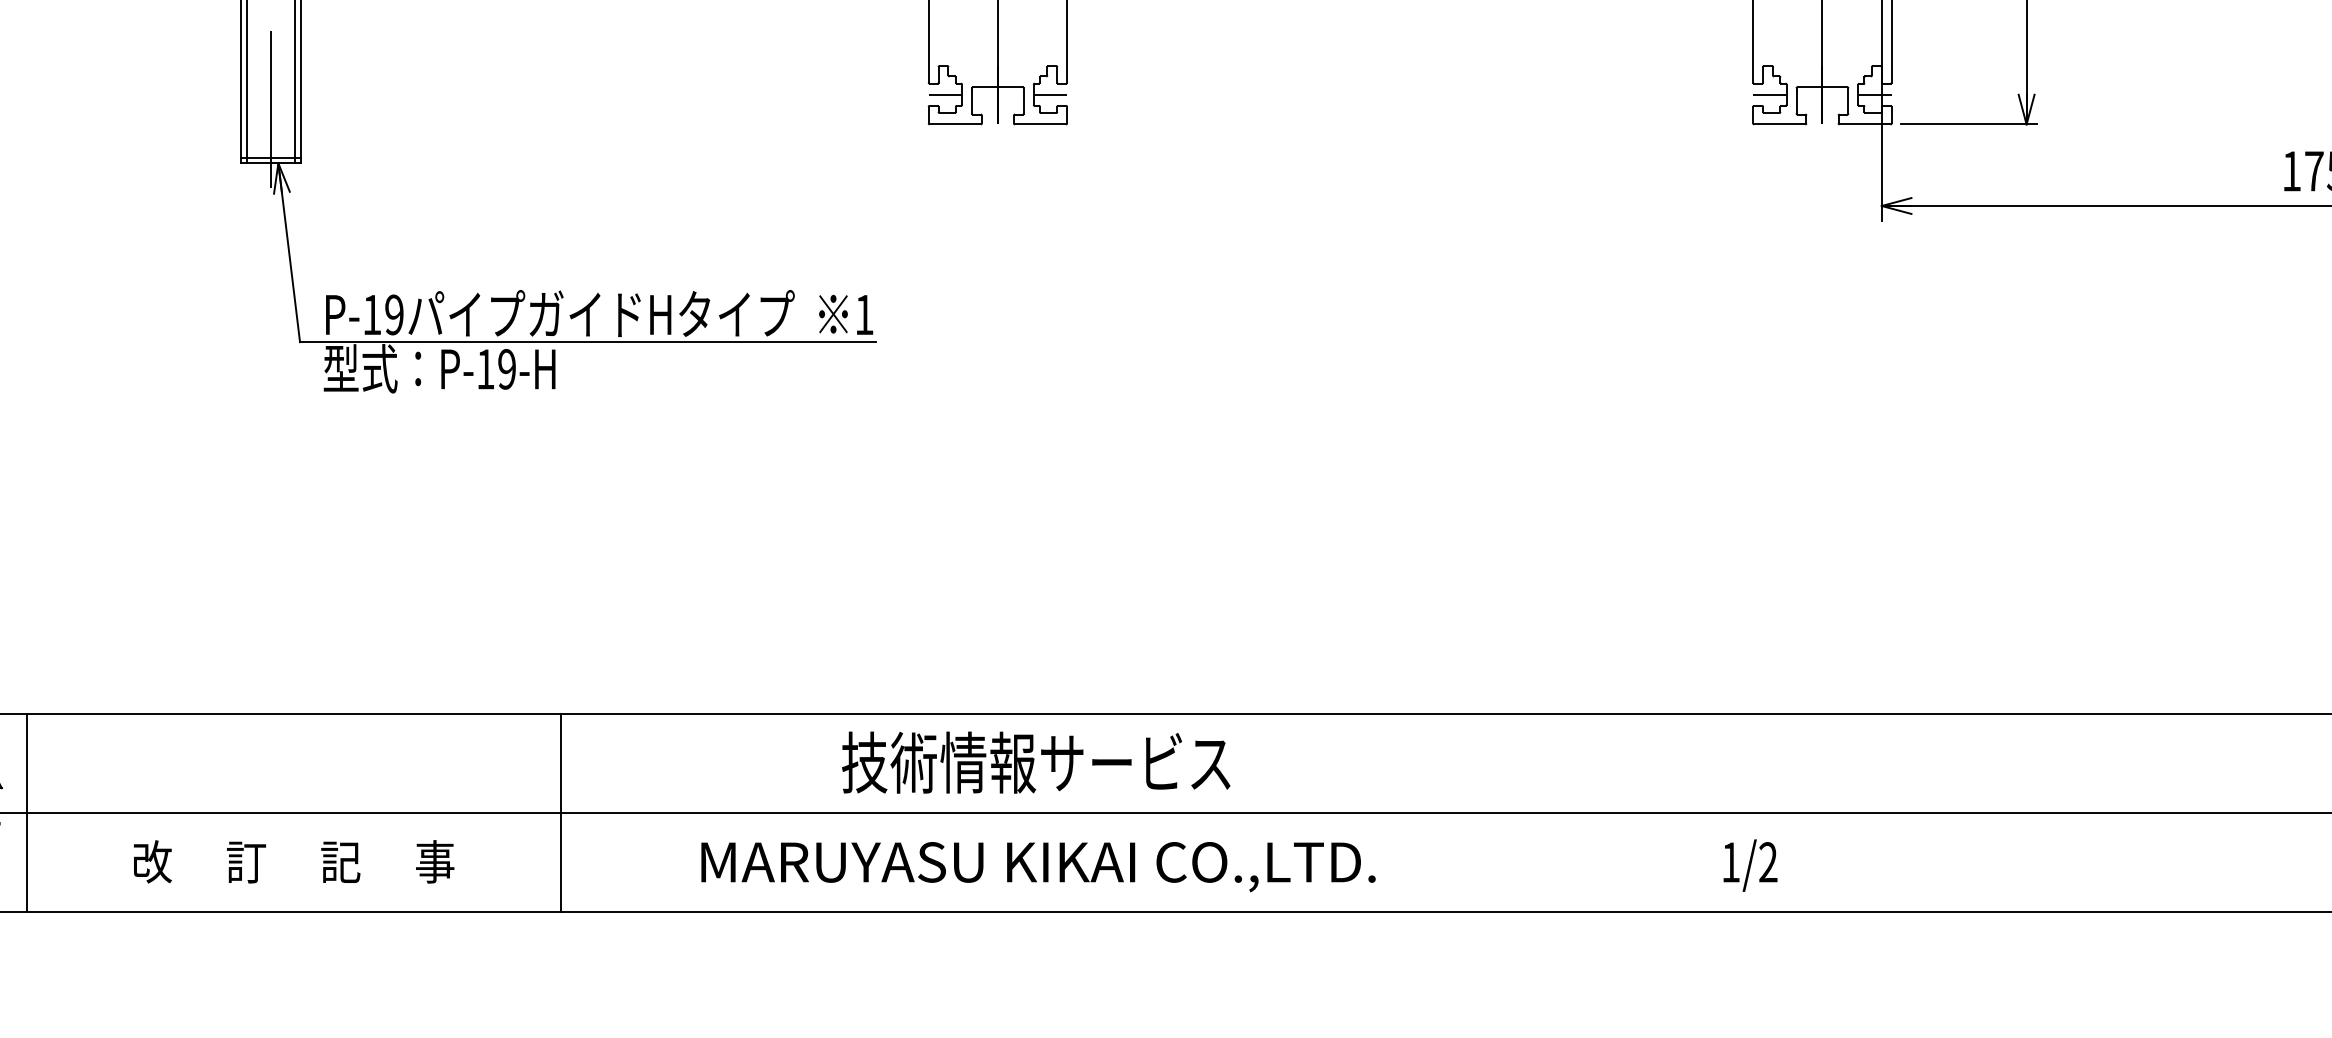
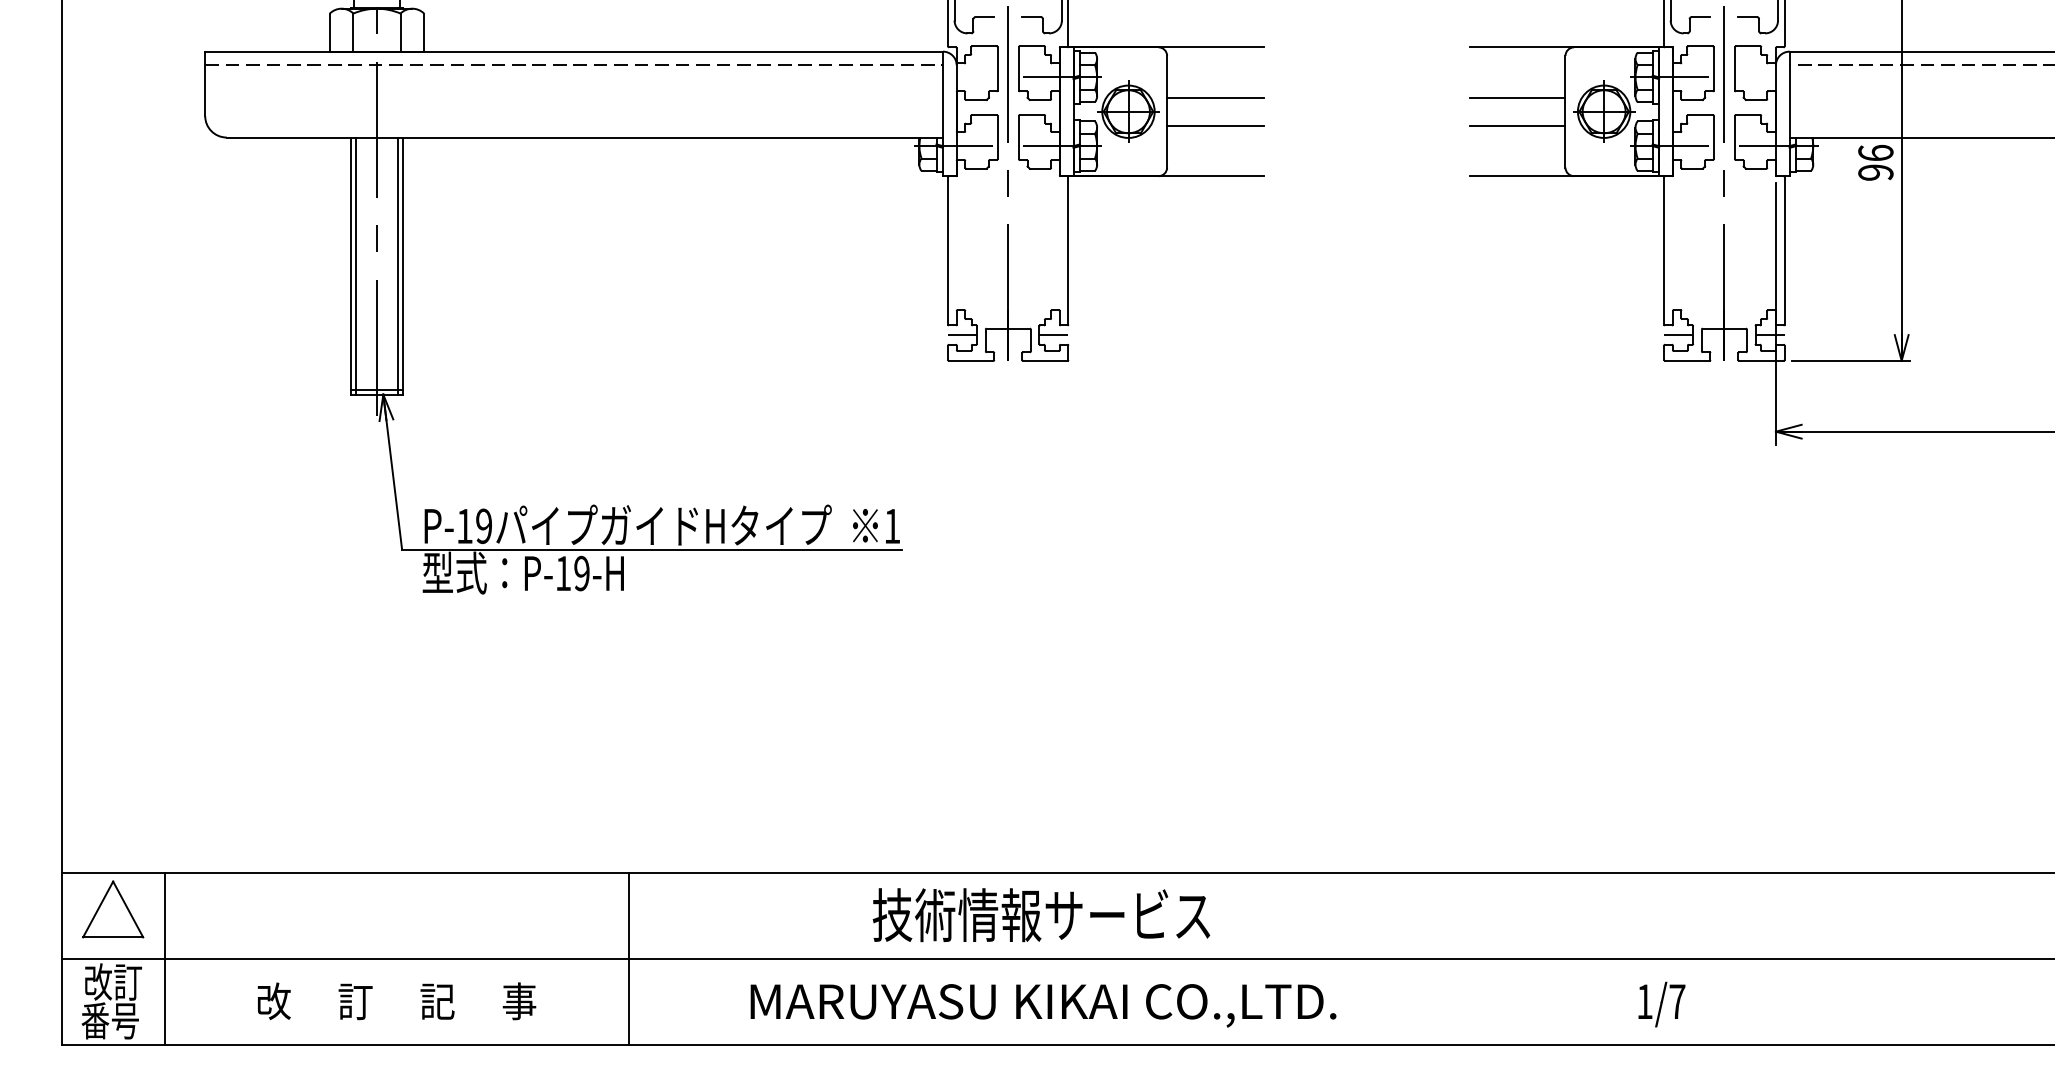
text: (1768, 862) -> (1677, 1001), 1/2 -> 1/7

